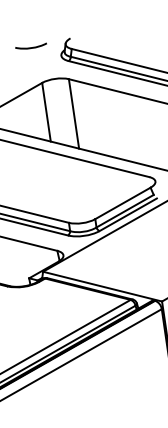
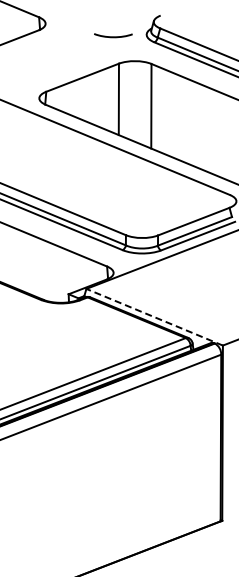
curve: (31, 47) -> (113, 36), moved
line: (102, 286) -> (154, 317), solid -> dashed

